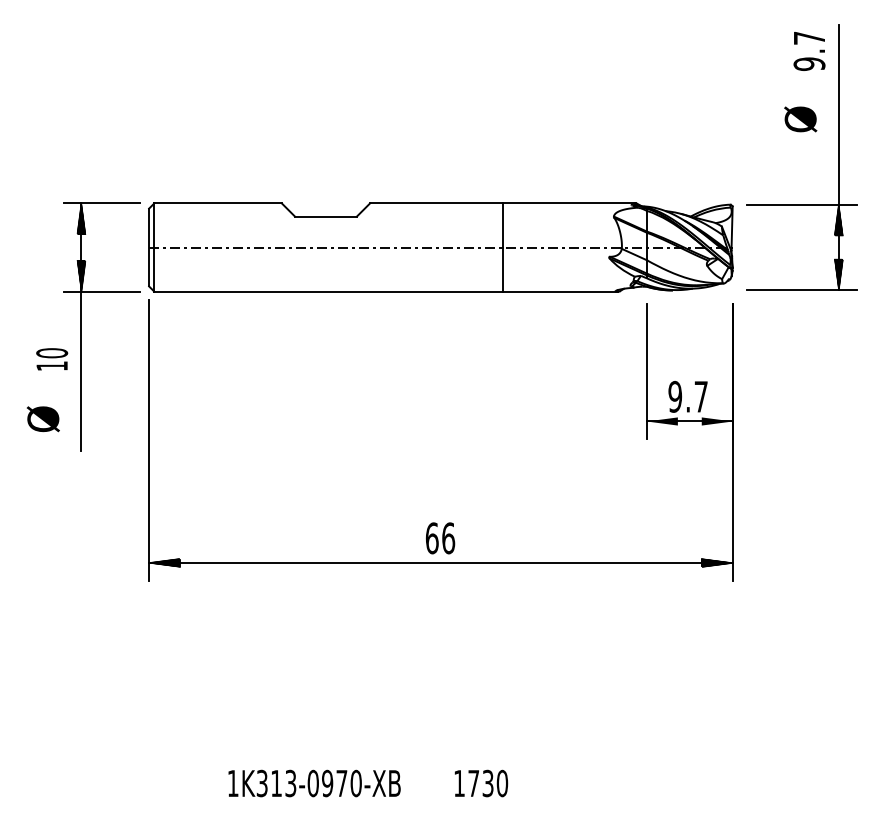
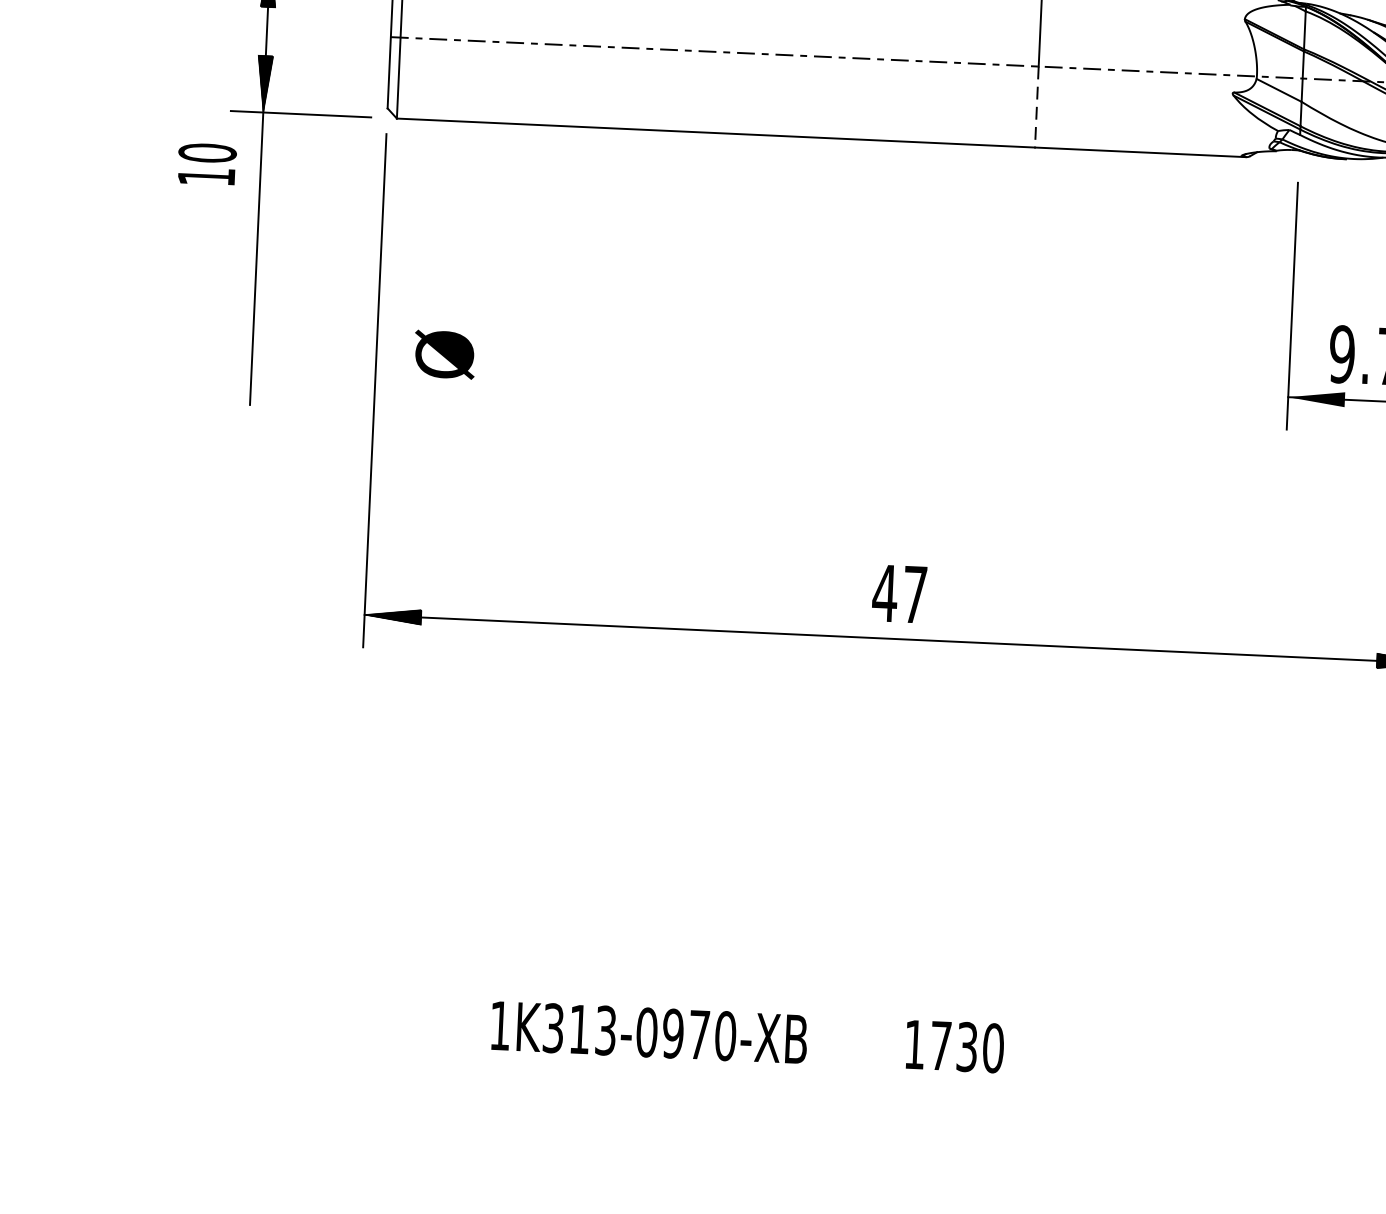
line: (502, 270) -> (1036, 108), solid -> dashed
text: (52, 359) -> (207, 164), moved
text: (42, 419) -> (443, 355), moved
text: (440, 538) -> (900, 594), 66 -> 47

